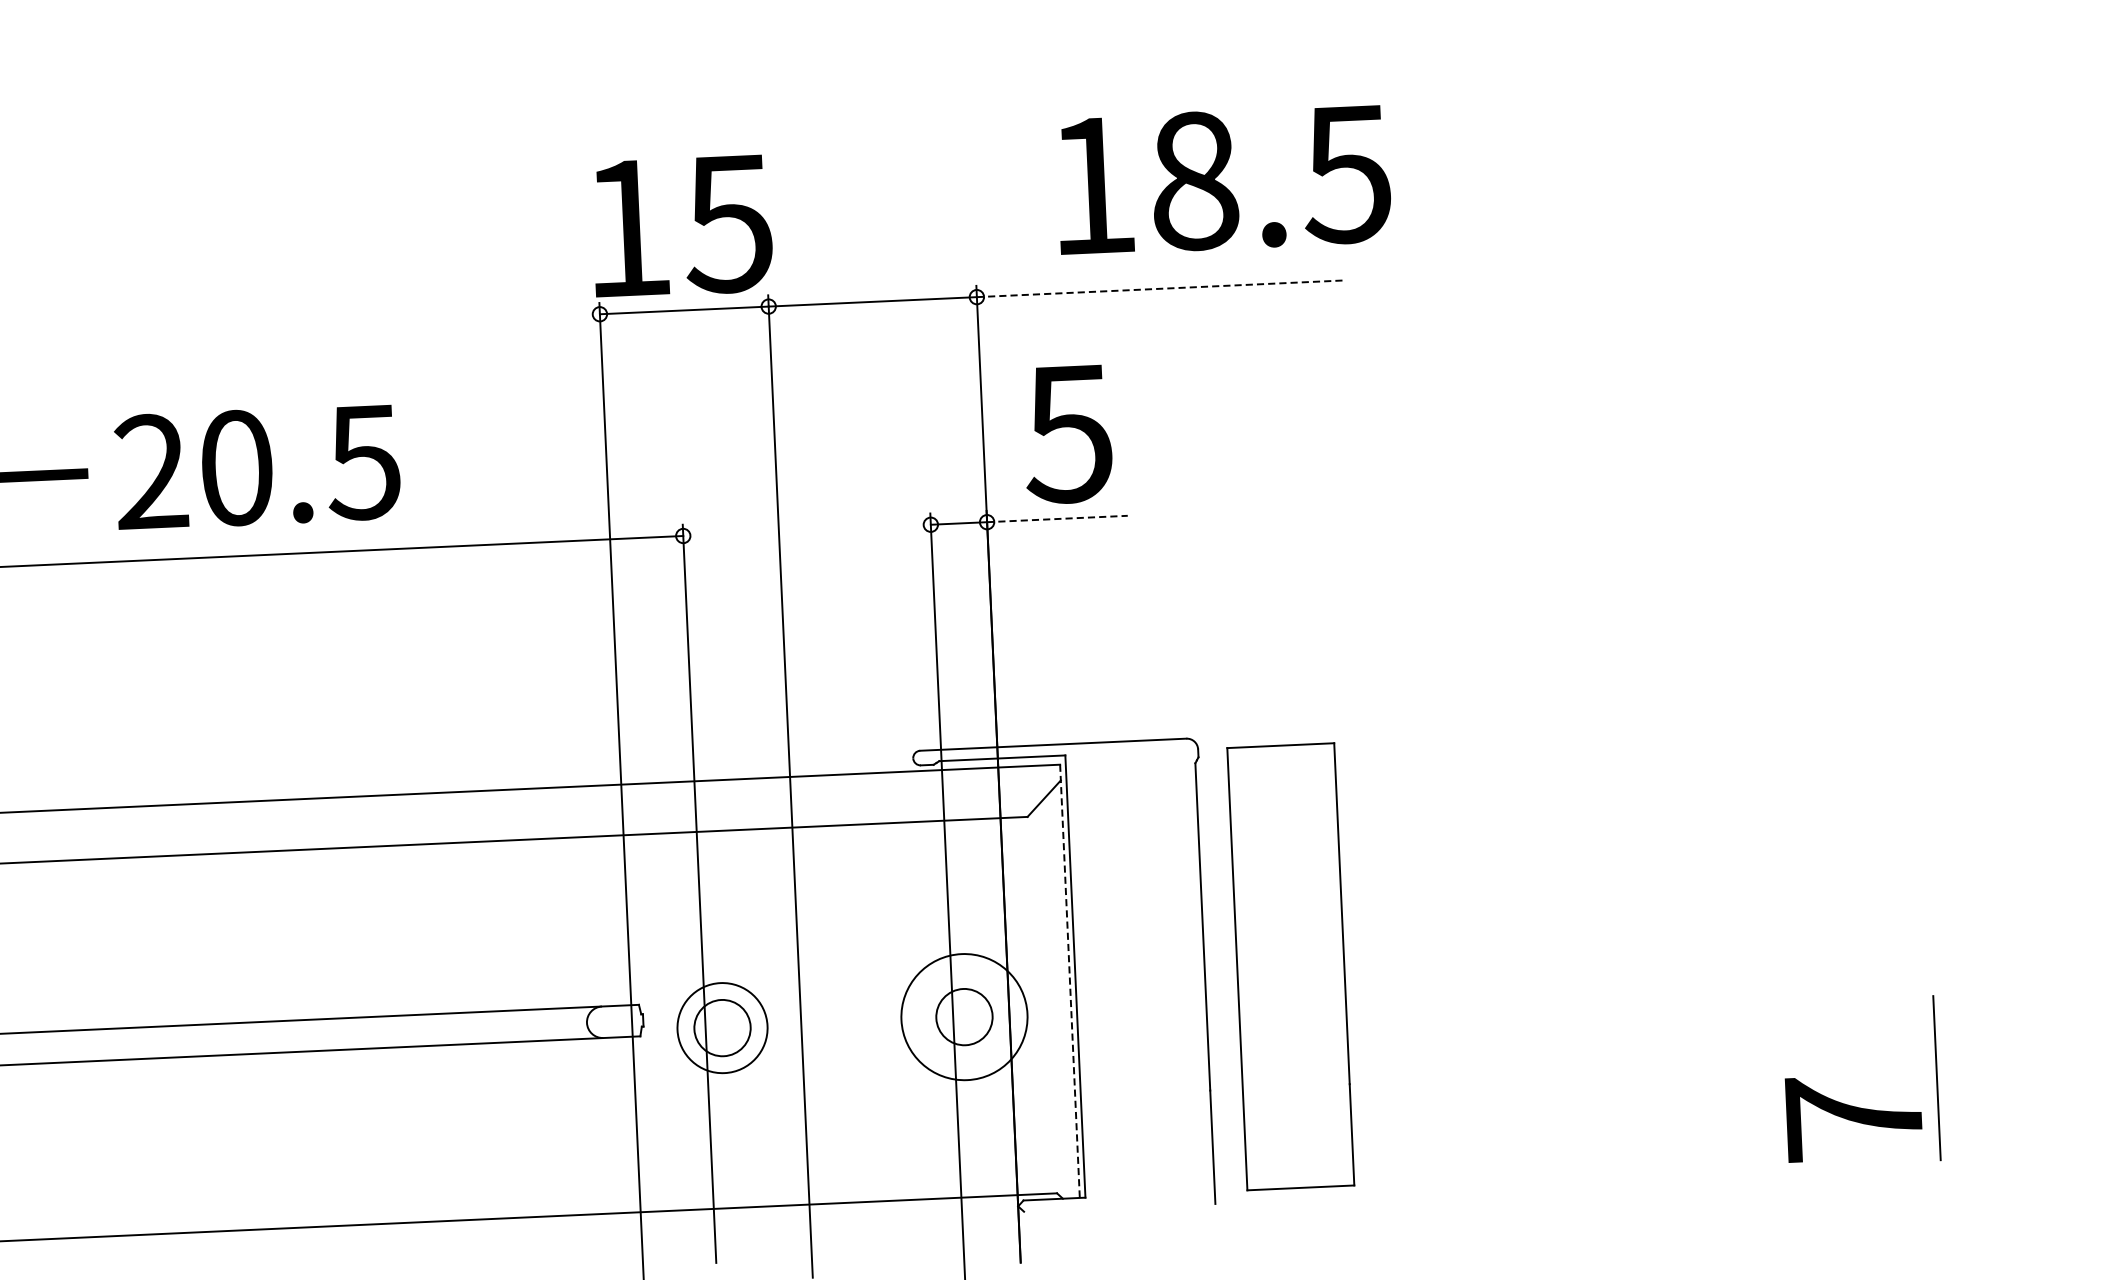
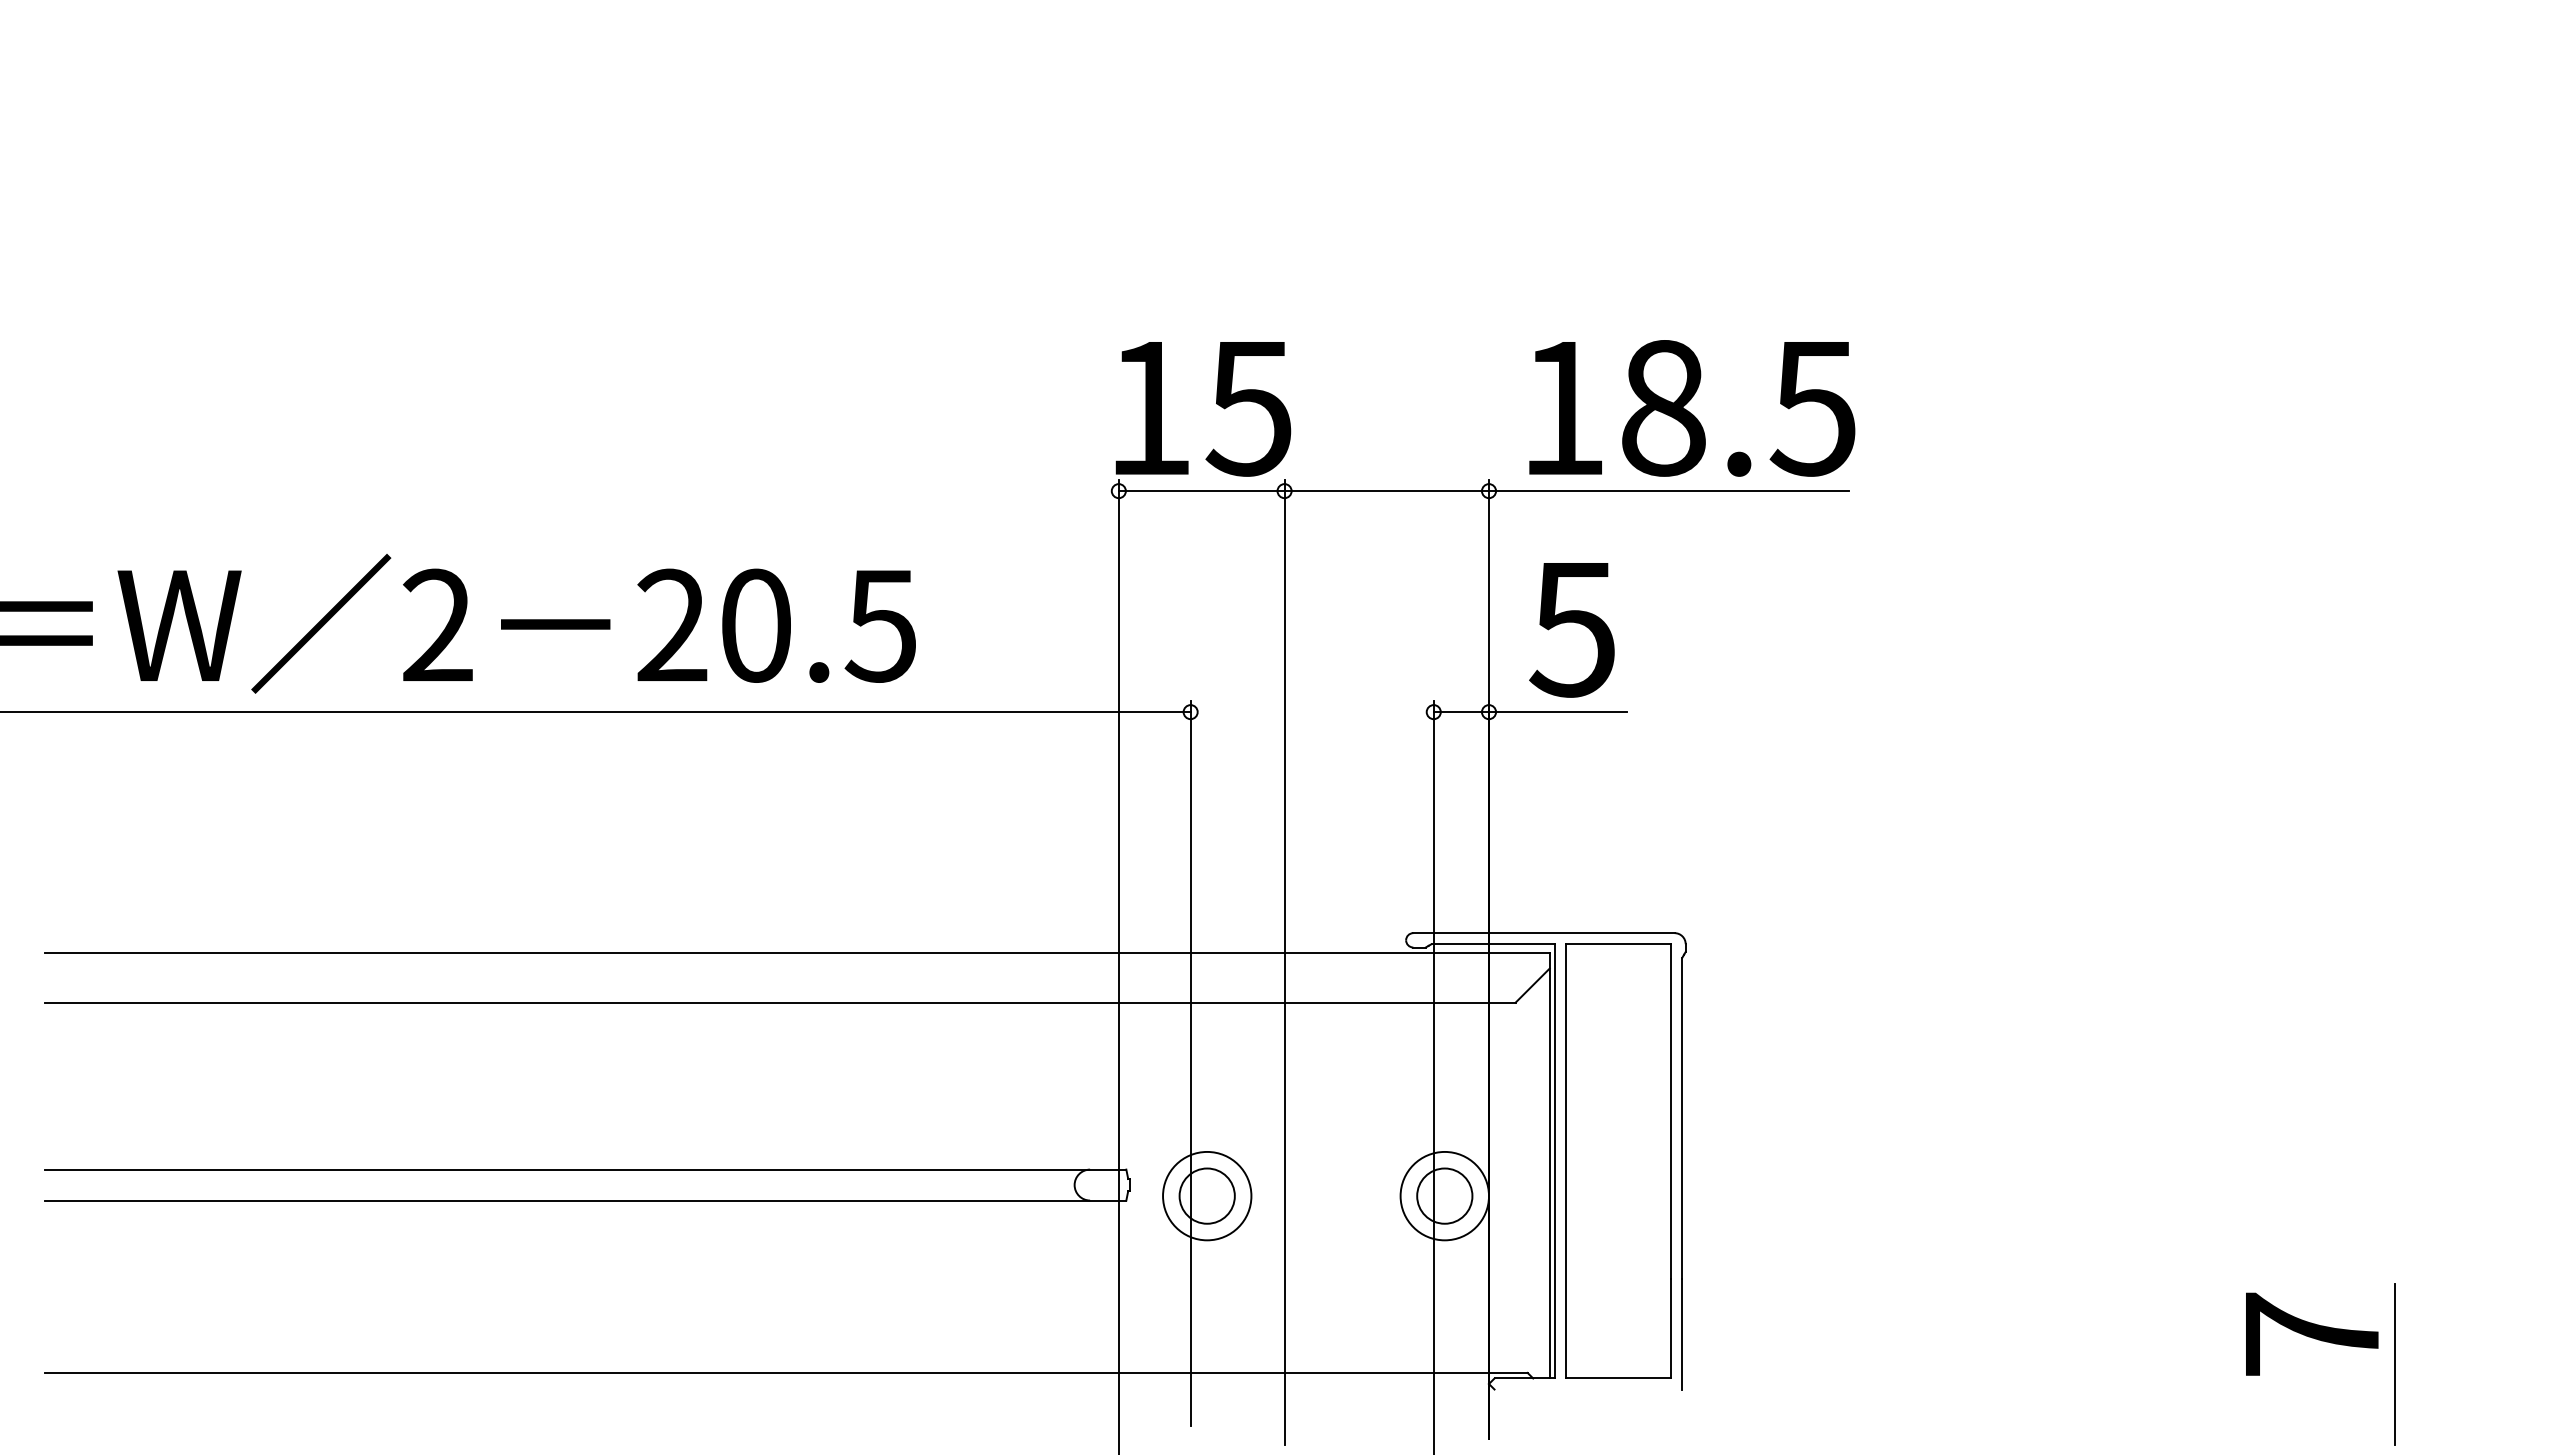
text: (1224, 180) -> (1692, 408), moved
line: (1159, 289) -> (1668, 491), dashed -> solid
line: (1057, 519) -> (1558, 712), dashed -> solid
part: (1290, 965) -> (1618, 1160), moved
line: (1069, 981) -> (1549, 1165), dashed -> solid
circle: (964, 1016) -> (1444, 1195), size x0.71
line: (1936, 1078) -> (2394, 1364), moved

